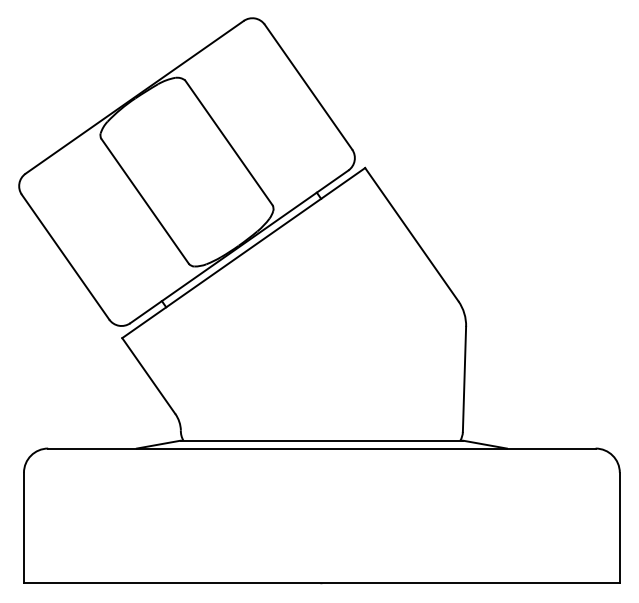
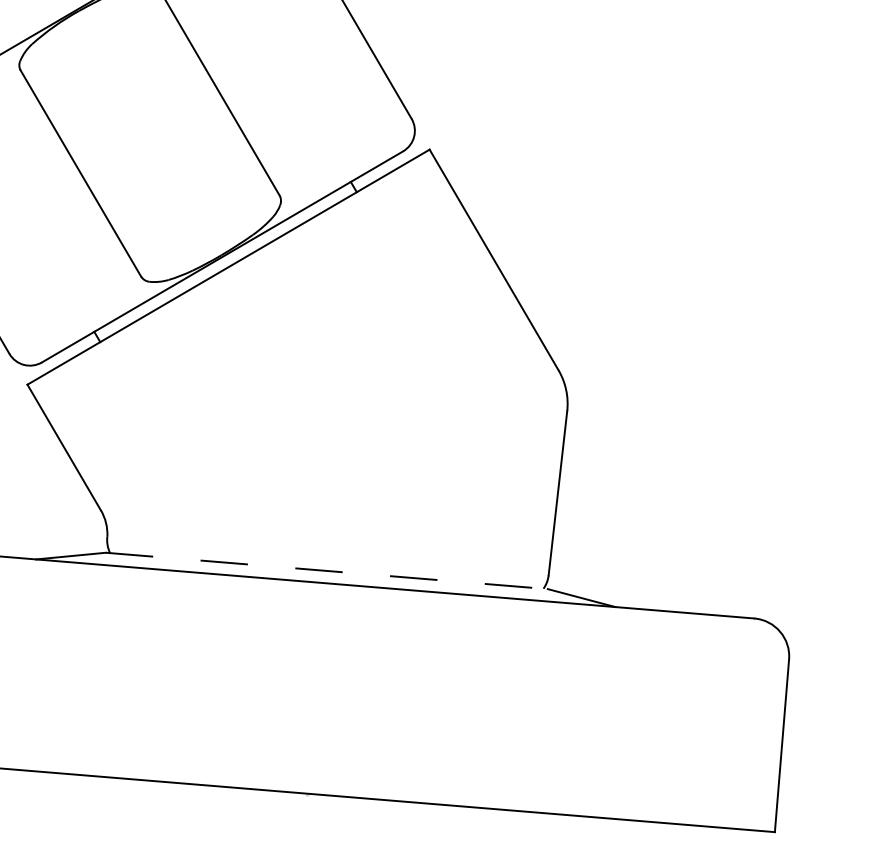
line: (322, 440) -> (327, 570), solid -> dashed

